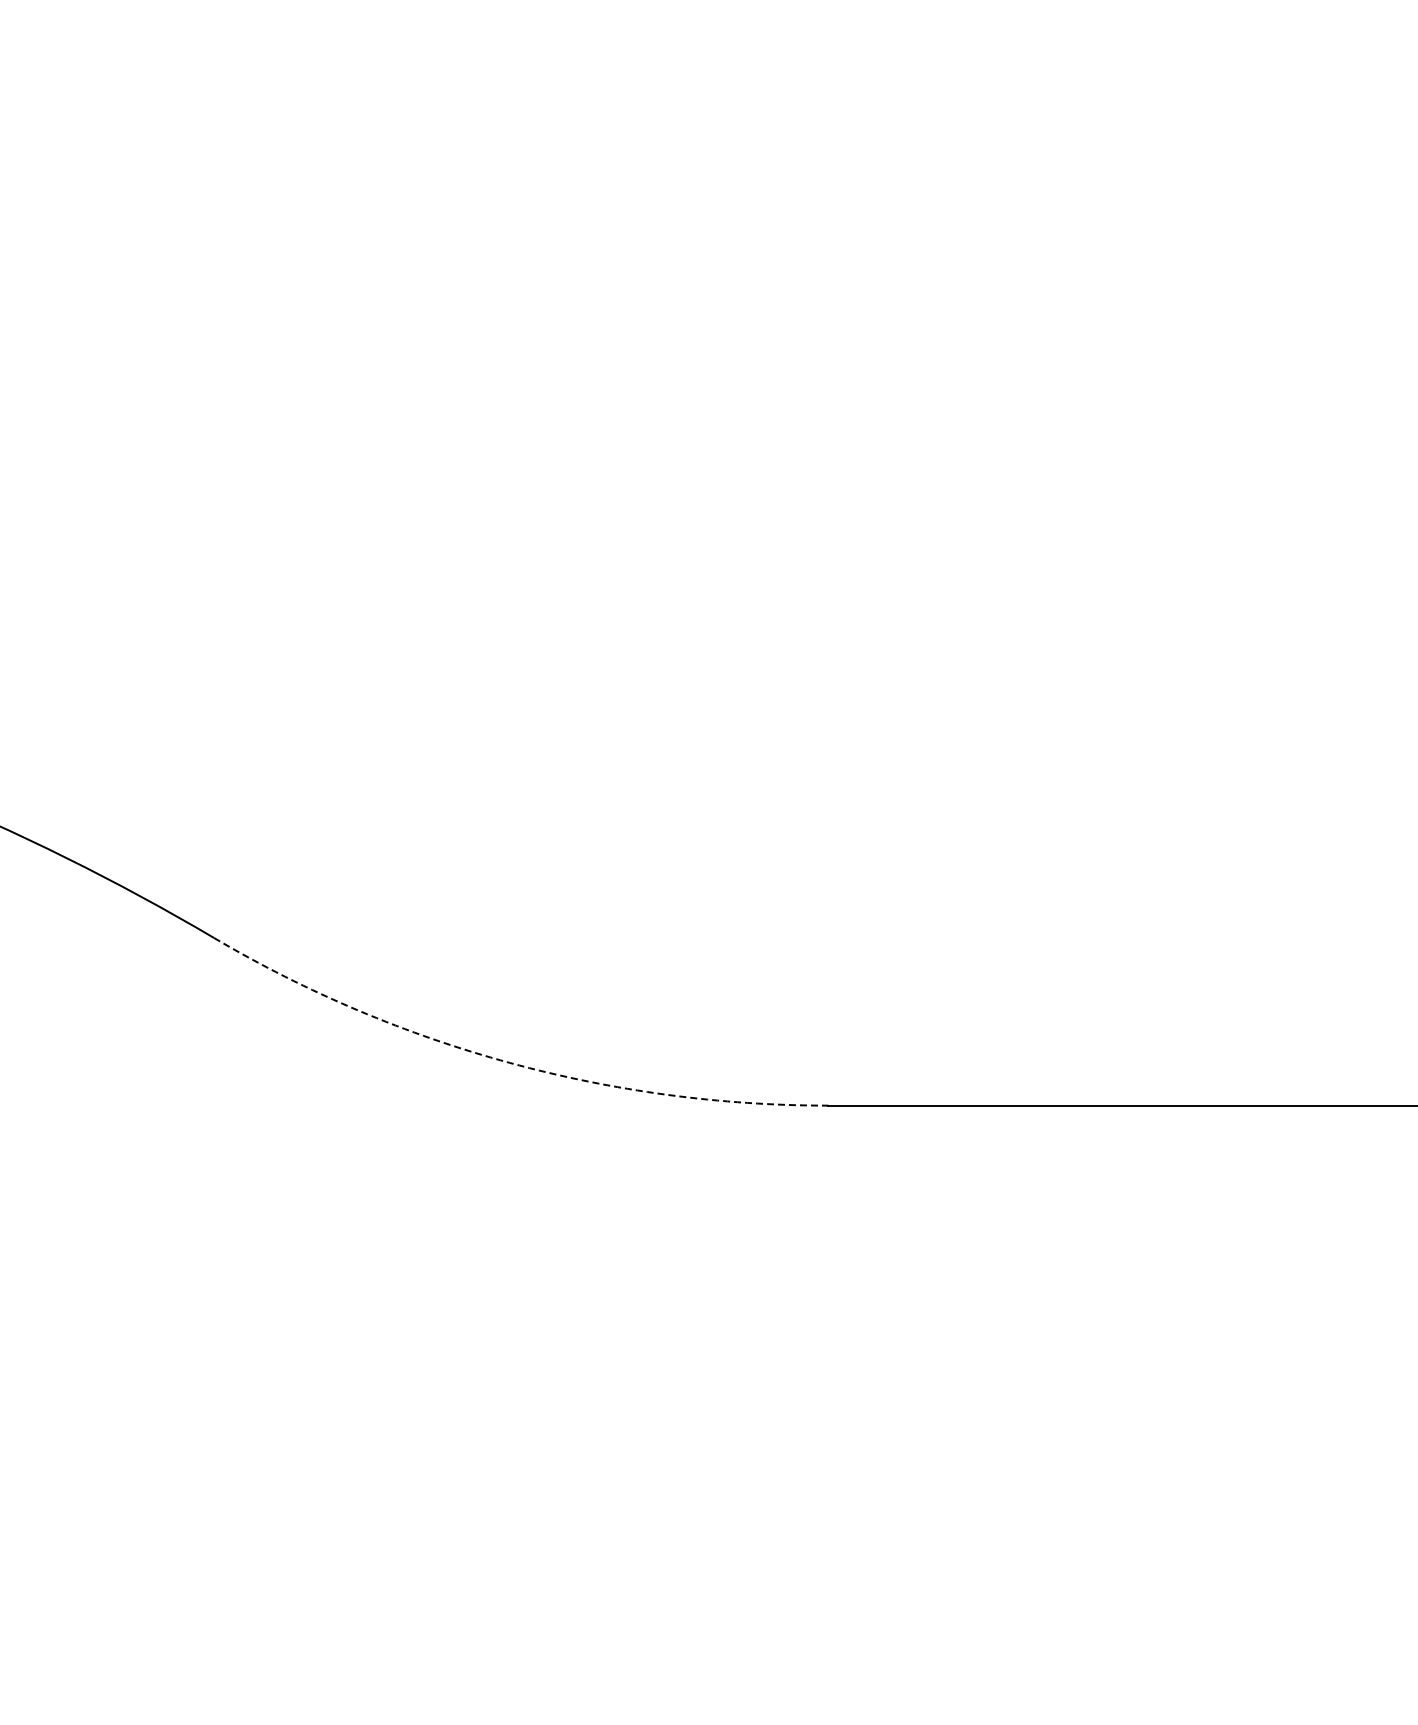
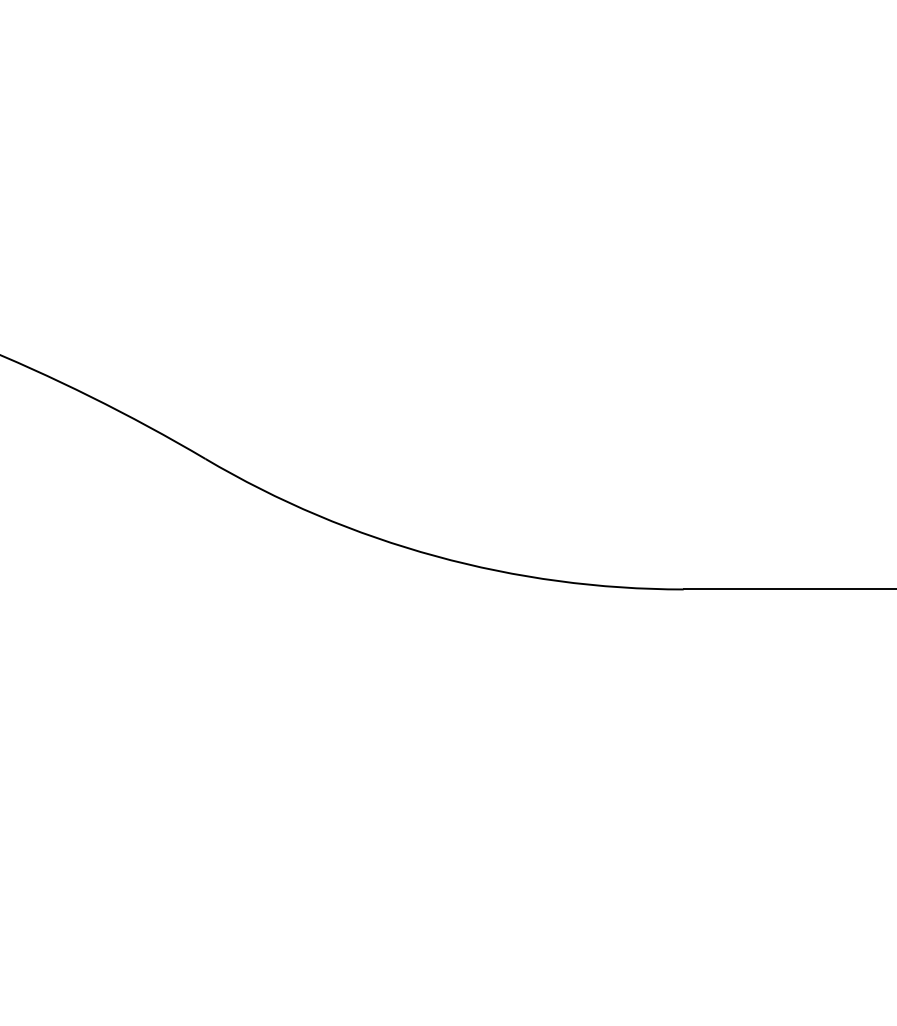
arc: (510, 1062) -> (436, 555), dashed -> solid

